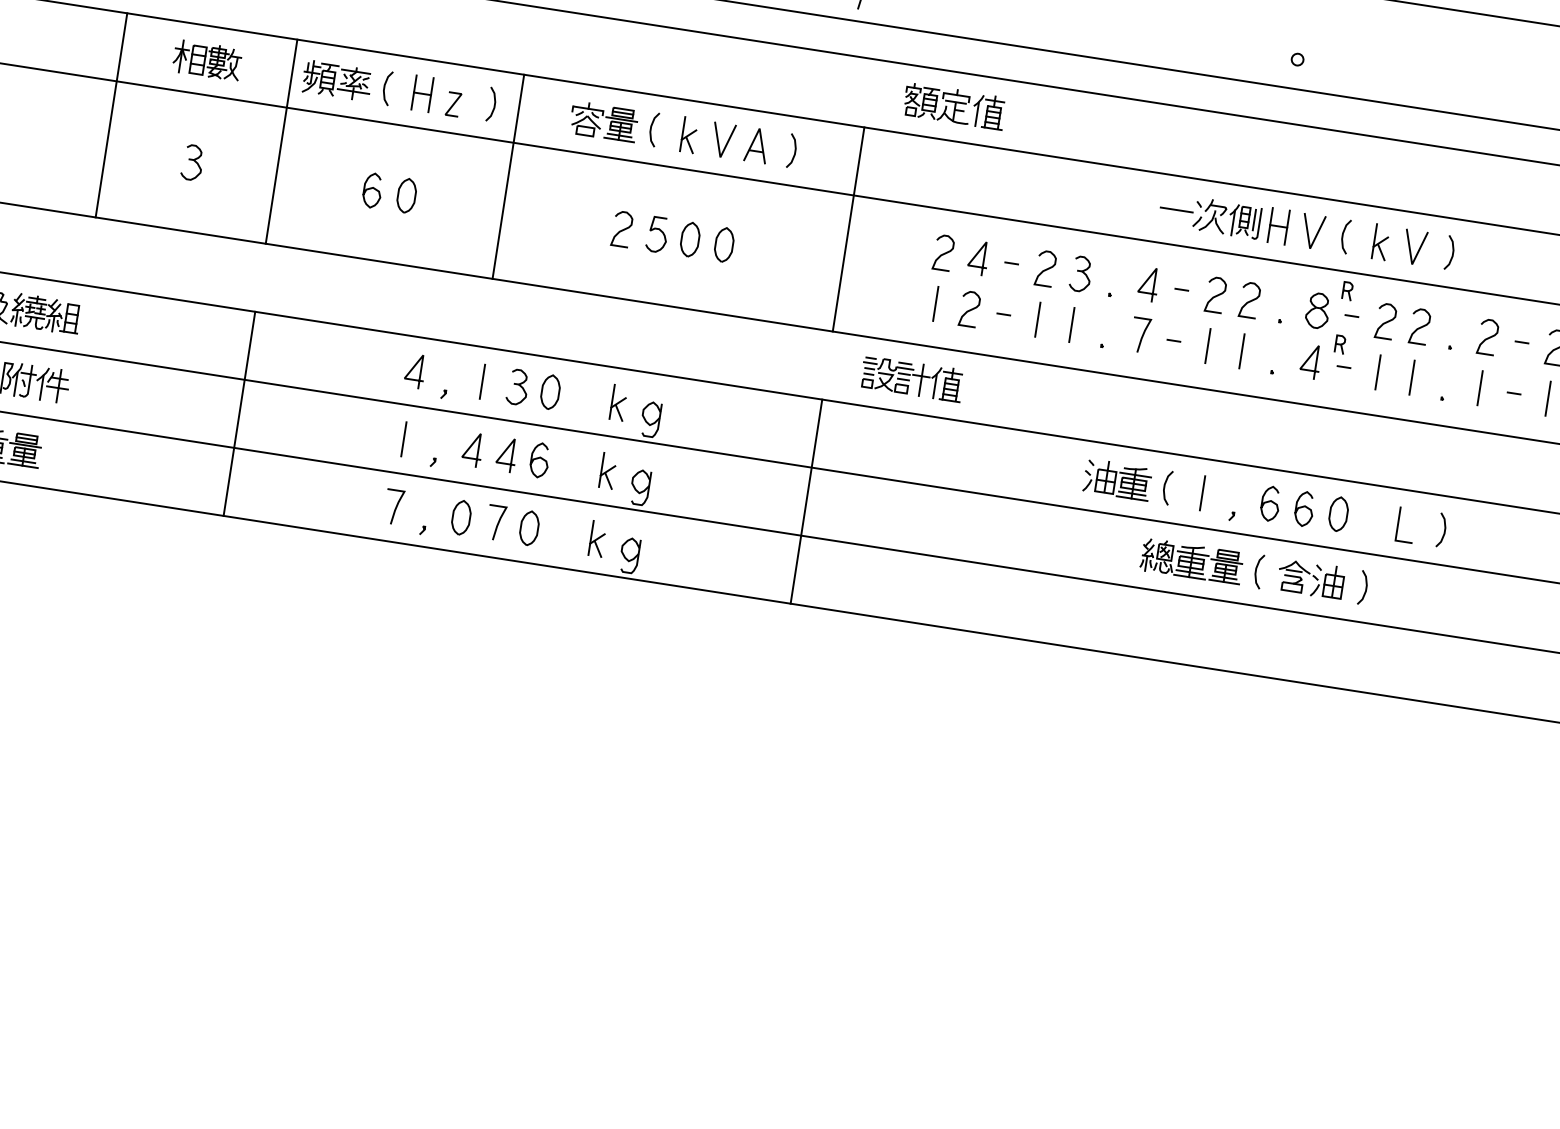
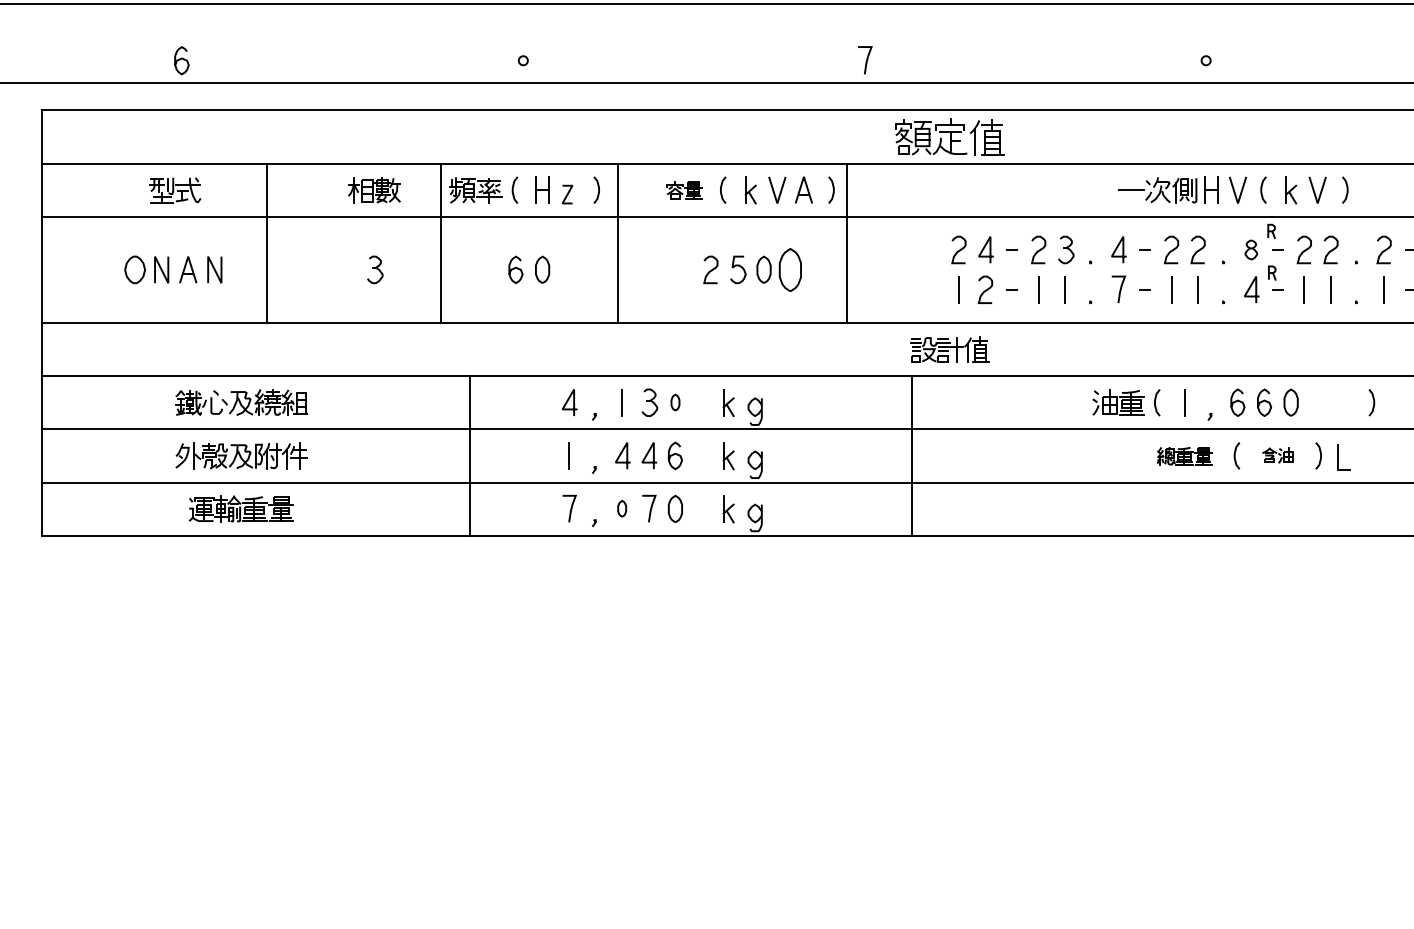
part: (955, 105) -> (950, 136), size x1.4
line: (110, 115) -> (266, 243), moved
part: (604, 122) -> (684, 190), size x0.7
line: (848, 229) -> (846, 243), moved
part: (724, 244) -> (790, 269), size x1.6
part: (1318, 310) -> (1251, 249), size x0.7
part: (550, 391) -> (675, 402), size x0.6
line: (239, 413) -> (469, 455), moved
line: (806, 501) -> (911, 455), moved
part: (460, 516) -> (621, 508), size x0.6
line: (1399, 524) -> (1338, 457), moved
part: (1191, 561) -> (1184, 456), size x0.7
part: (1310, 579) -> (1277, 455), size x0.6

